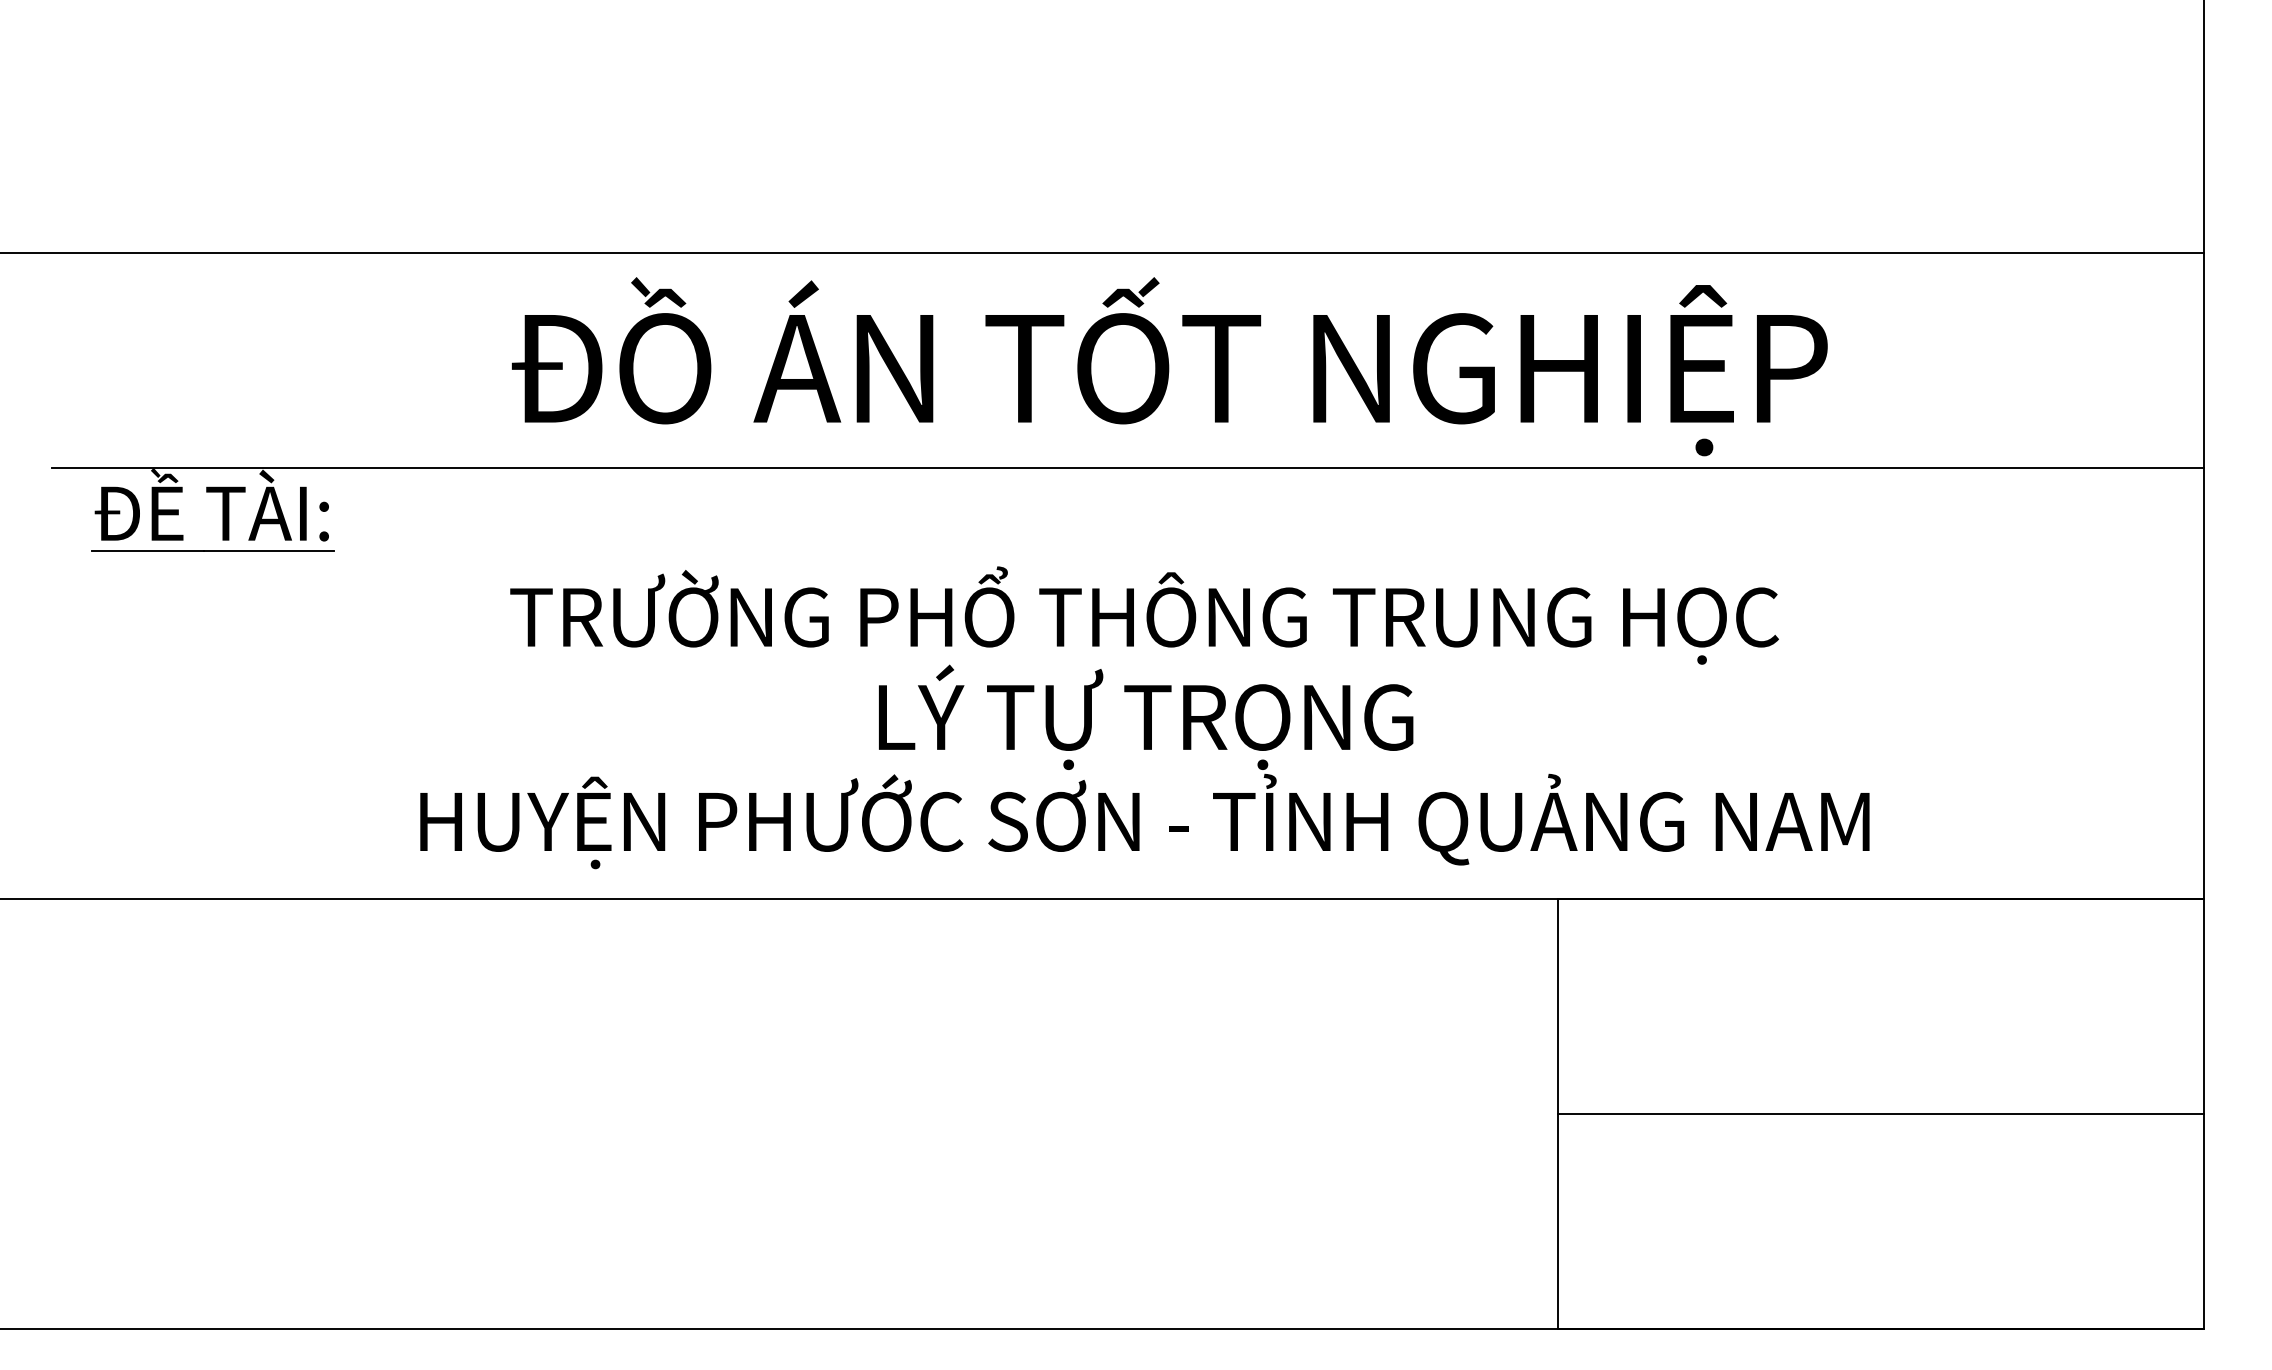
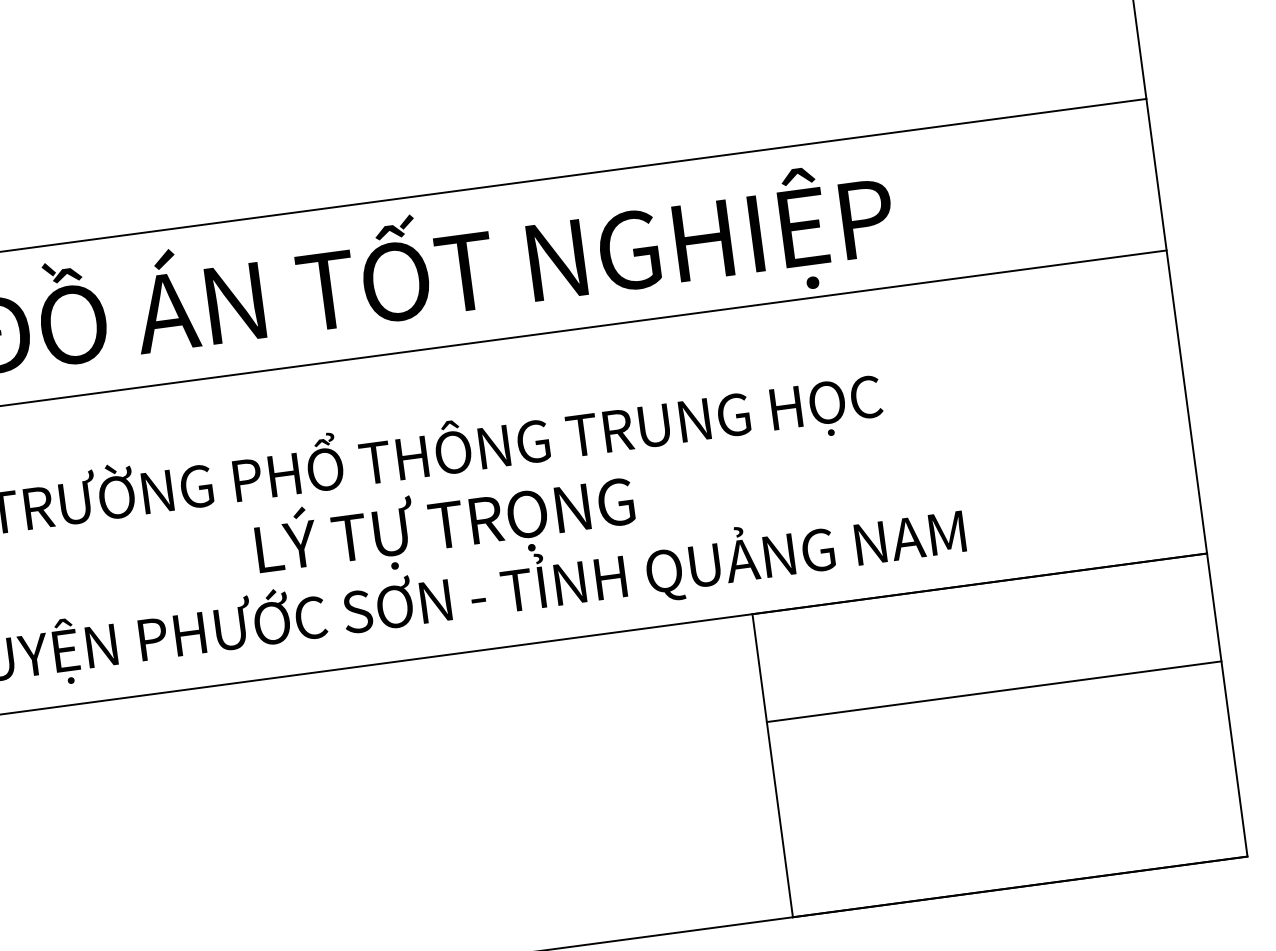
line: (1880, 1113) -> (993, 691), moved

